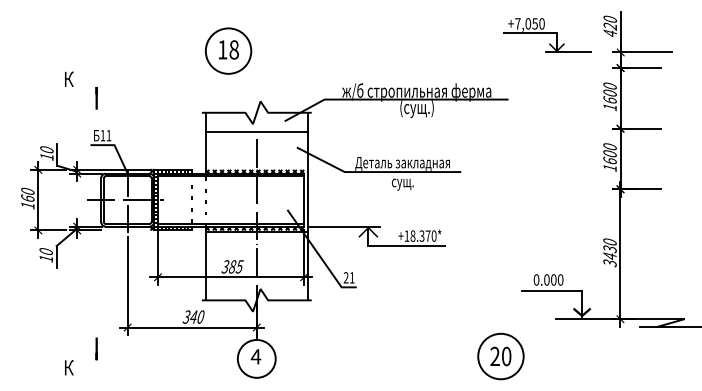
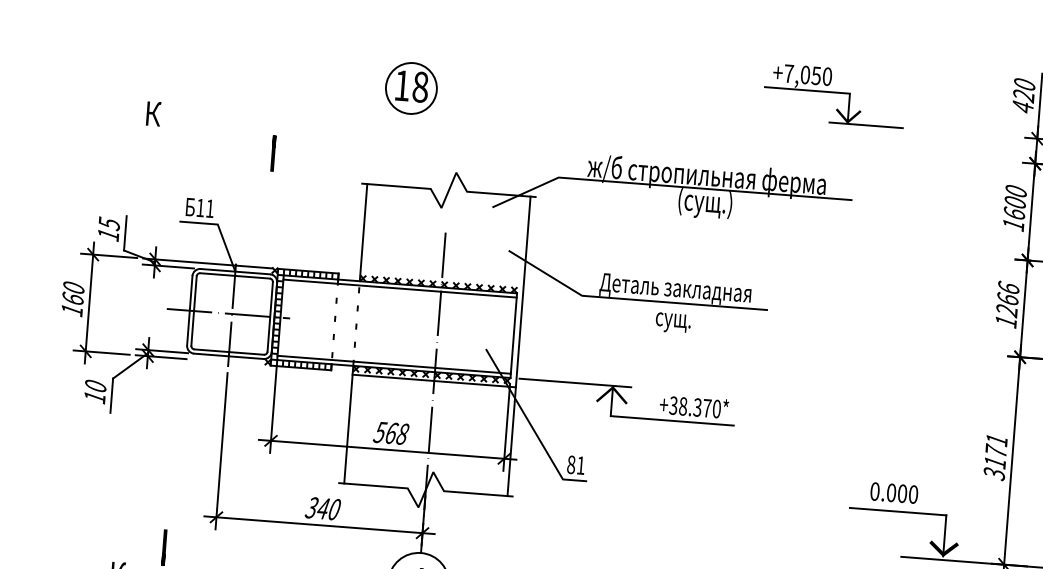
part: (547, 35) -> (834, 95), moved
circle: (228, 50) -> (411, 87), size x0.7
line: (96, 98) -> (273, 153), moved
line: (256, 131) -> (446, 220), removed
text: (46, 149) -> (108, 223), 10 -> 15
text: (609, 153) -> (1006, 298), 1600 -> 1266
text: (406, 235) -> (672, 404), +18.370* -> +38.370*
text: (609, 248) -> (995, 450), 3430 -> 3171
text: (233, 266) -> (392, 432), 385 -> 568
text: (345, 277) -> (570, 464), 21 -> 81

